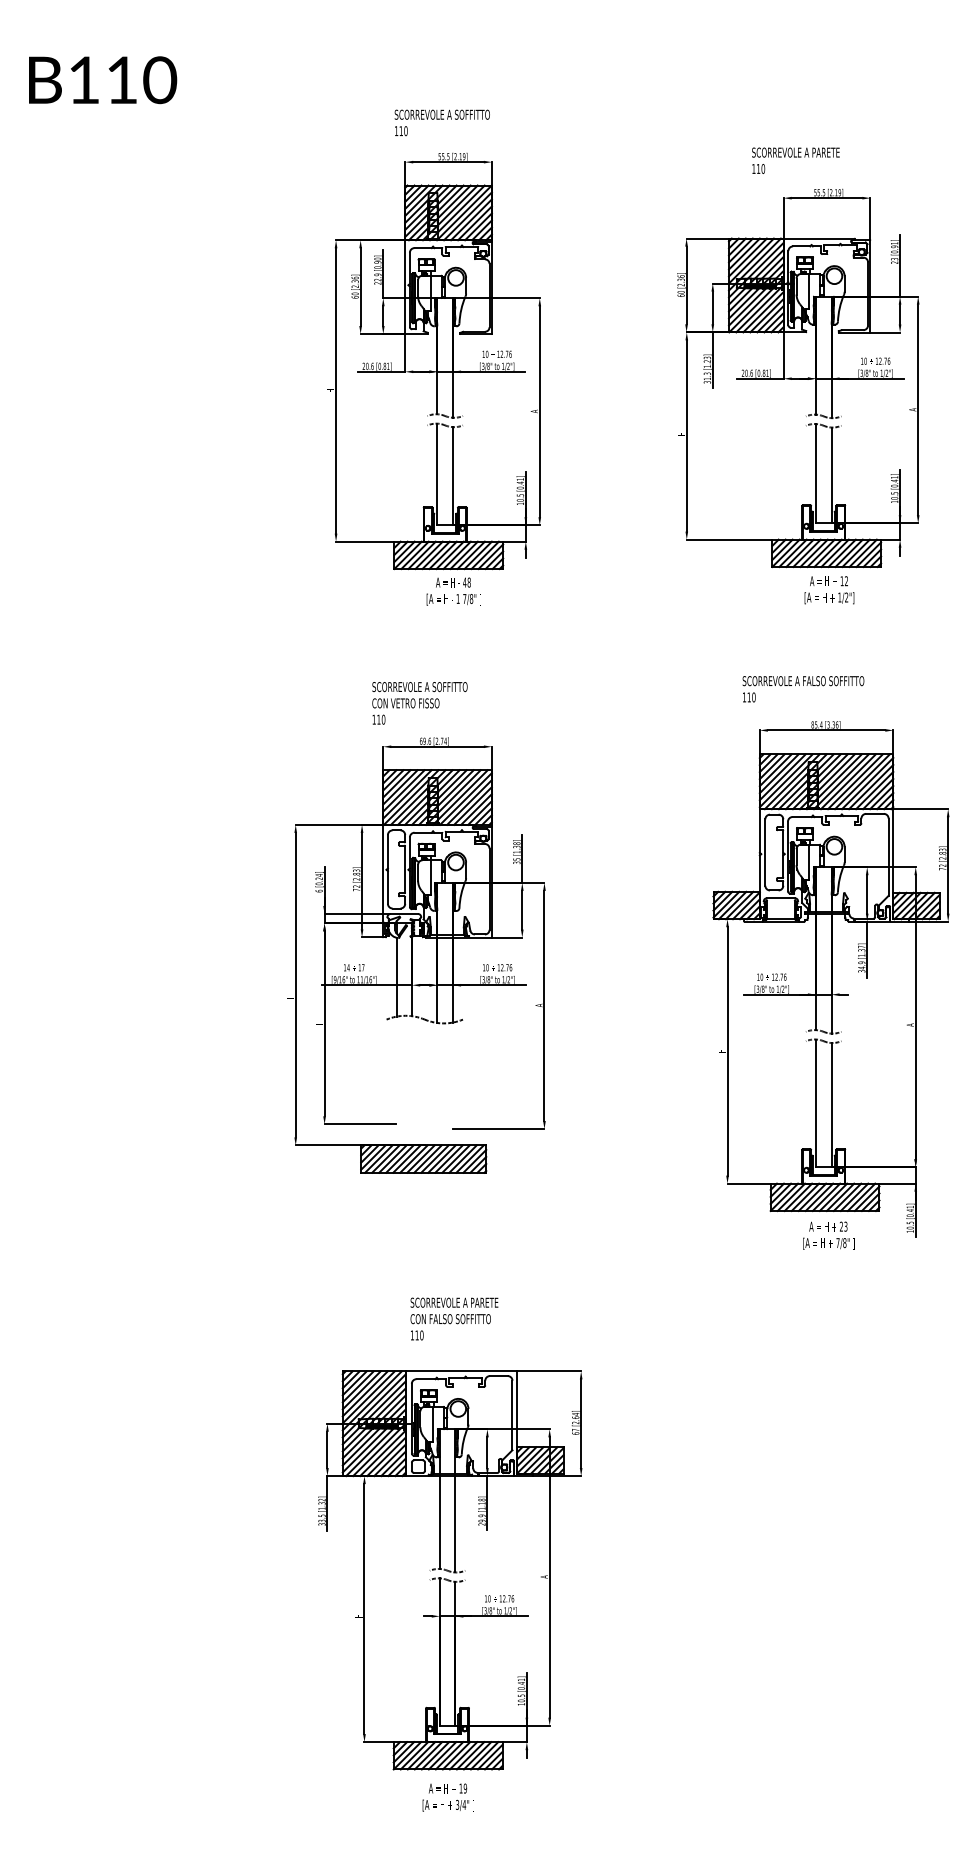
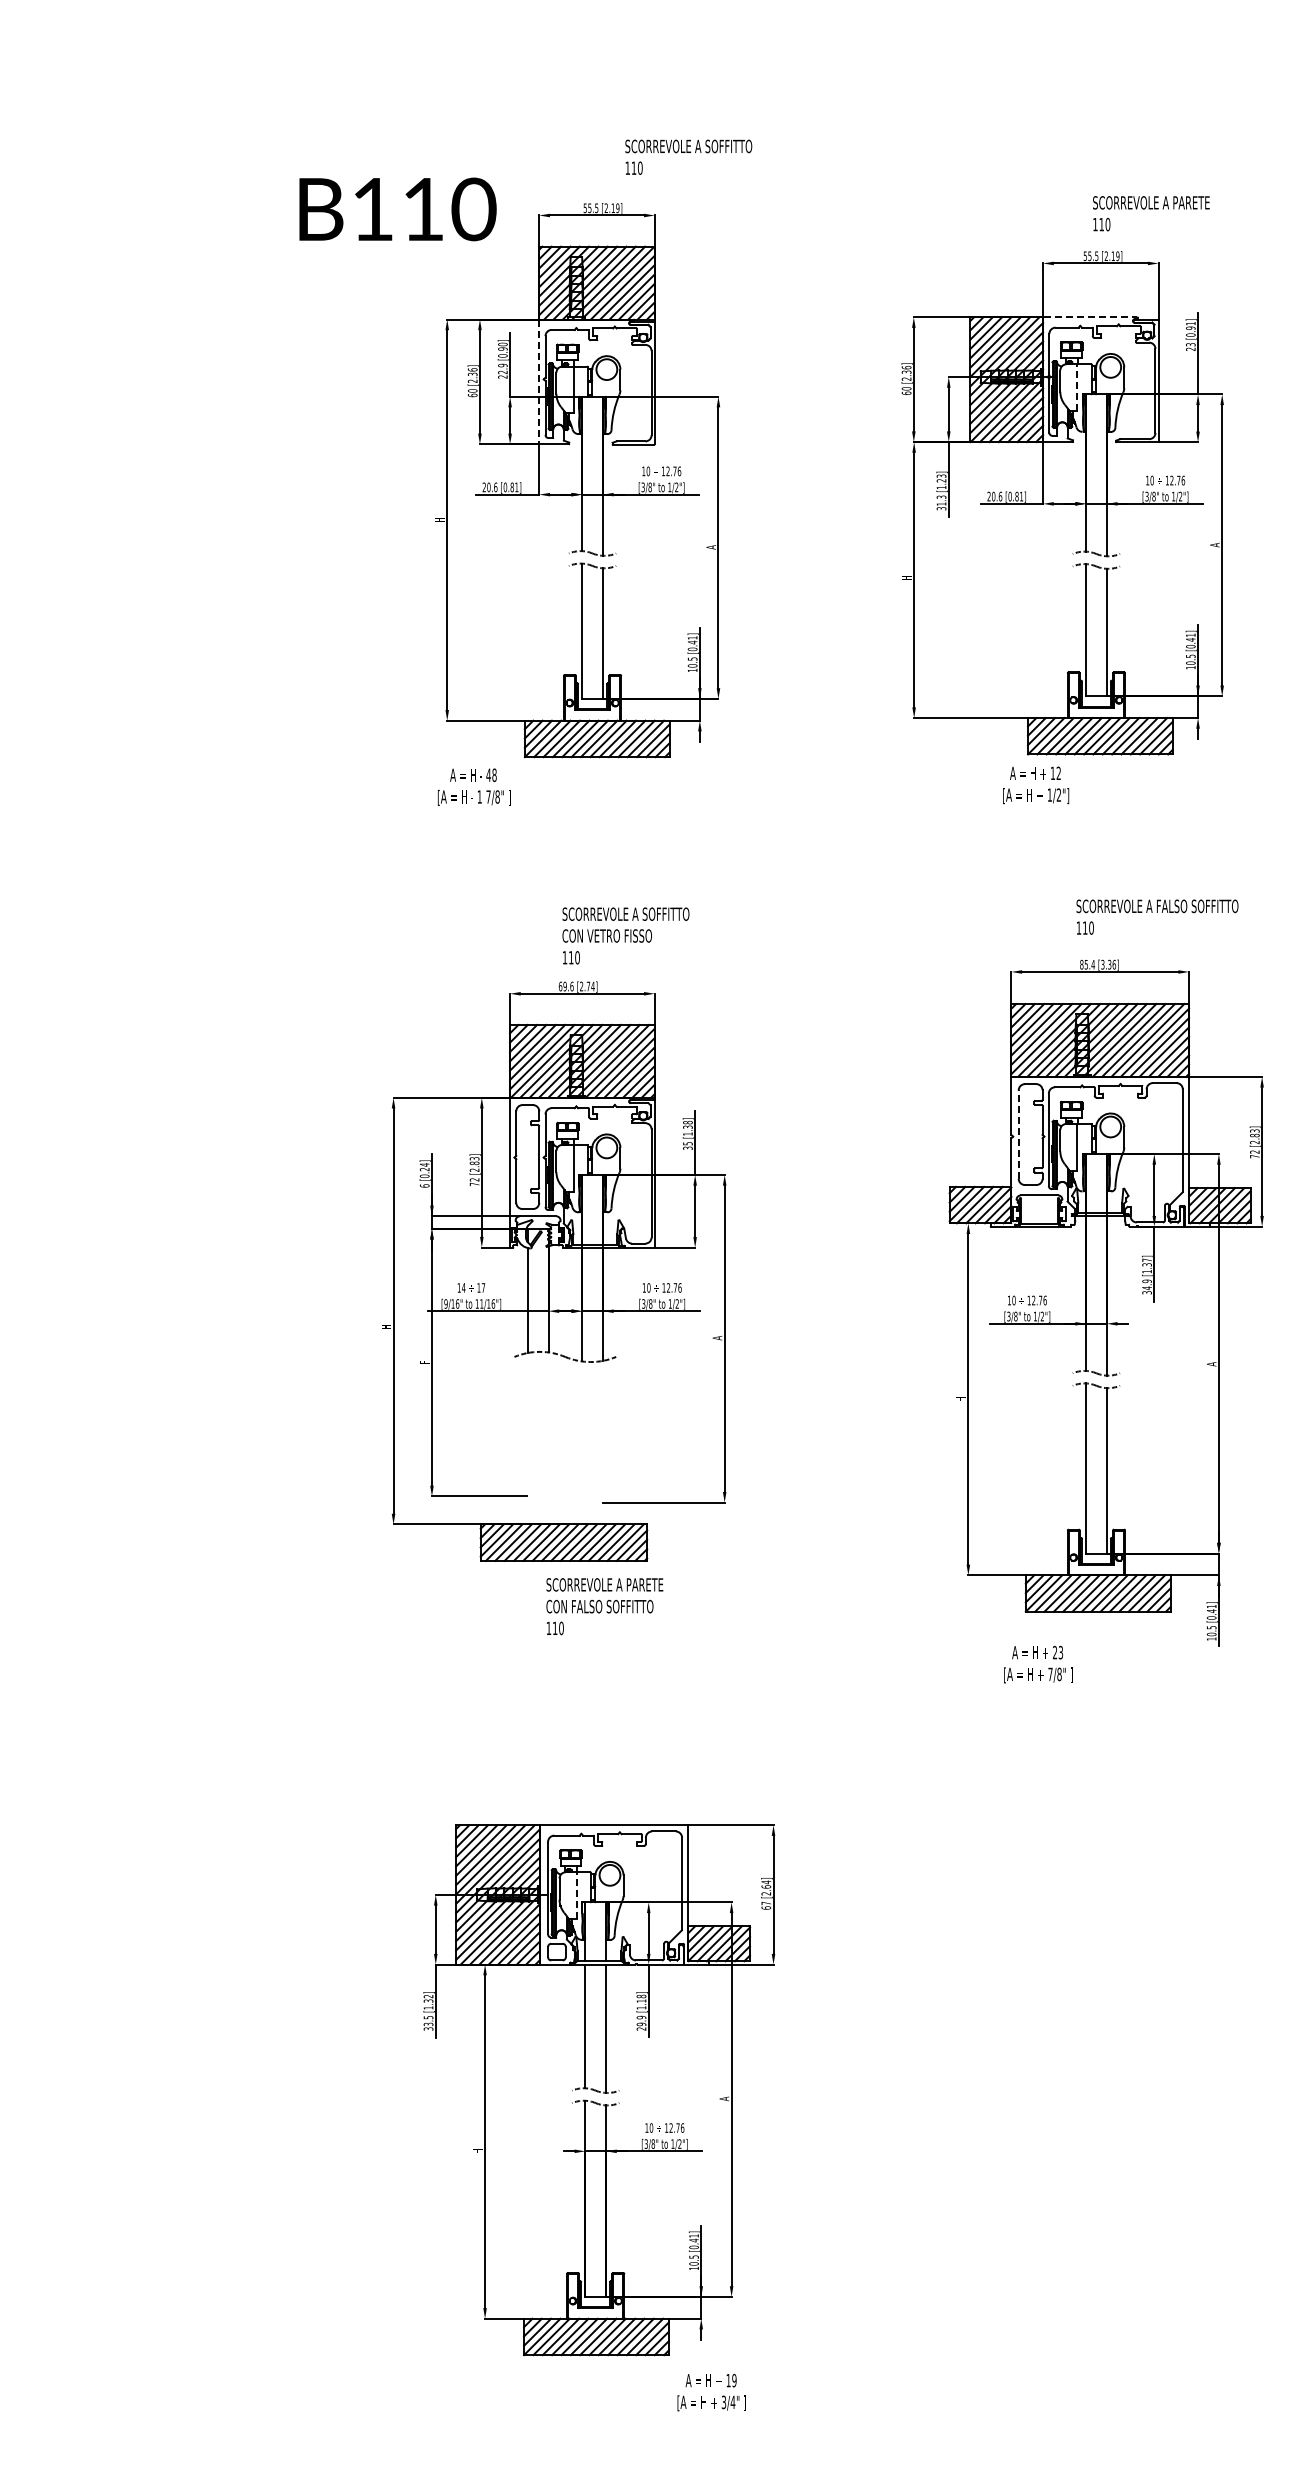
text: (102, 80) -> (397, 209), moved
text: (442, 122) -> (688, 156), moved
text: (795, 160) -> (1151, 213), moved
line: (819, 238) -> (1090, 317), solid -> dashed
line: (405, 286) -> (539, 381), solid -> dashed
line: (809, 291) -> (1077, 387), solid -> dashed
text: (829, 590) -> (1036, 785), moved
text: (454, 591) -> (474, 786), moved
text: (803, 688) -> (1157, 916), moved
text: (419, 703) -> (625, 935), moved
line: (765, 852) -> (1018, 1134), solid -> dashed
text: (829, 1235) -> (1038, 1664), moved
text: (454, 1318) -> (604, 1606), moved
line: (433, 1424) -> (576, 1895), solid -> dashed
text: (448, 1797) -> (711, 2392), moved

